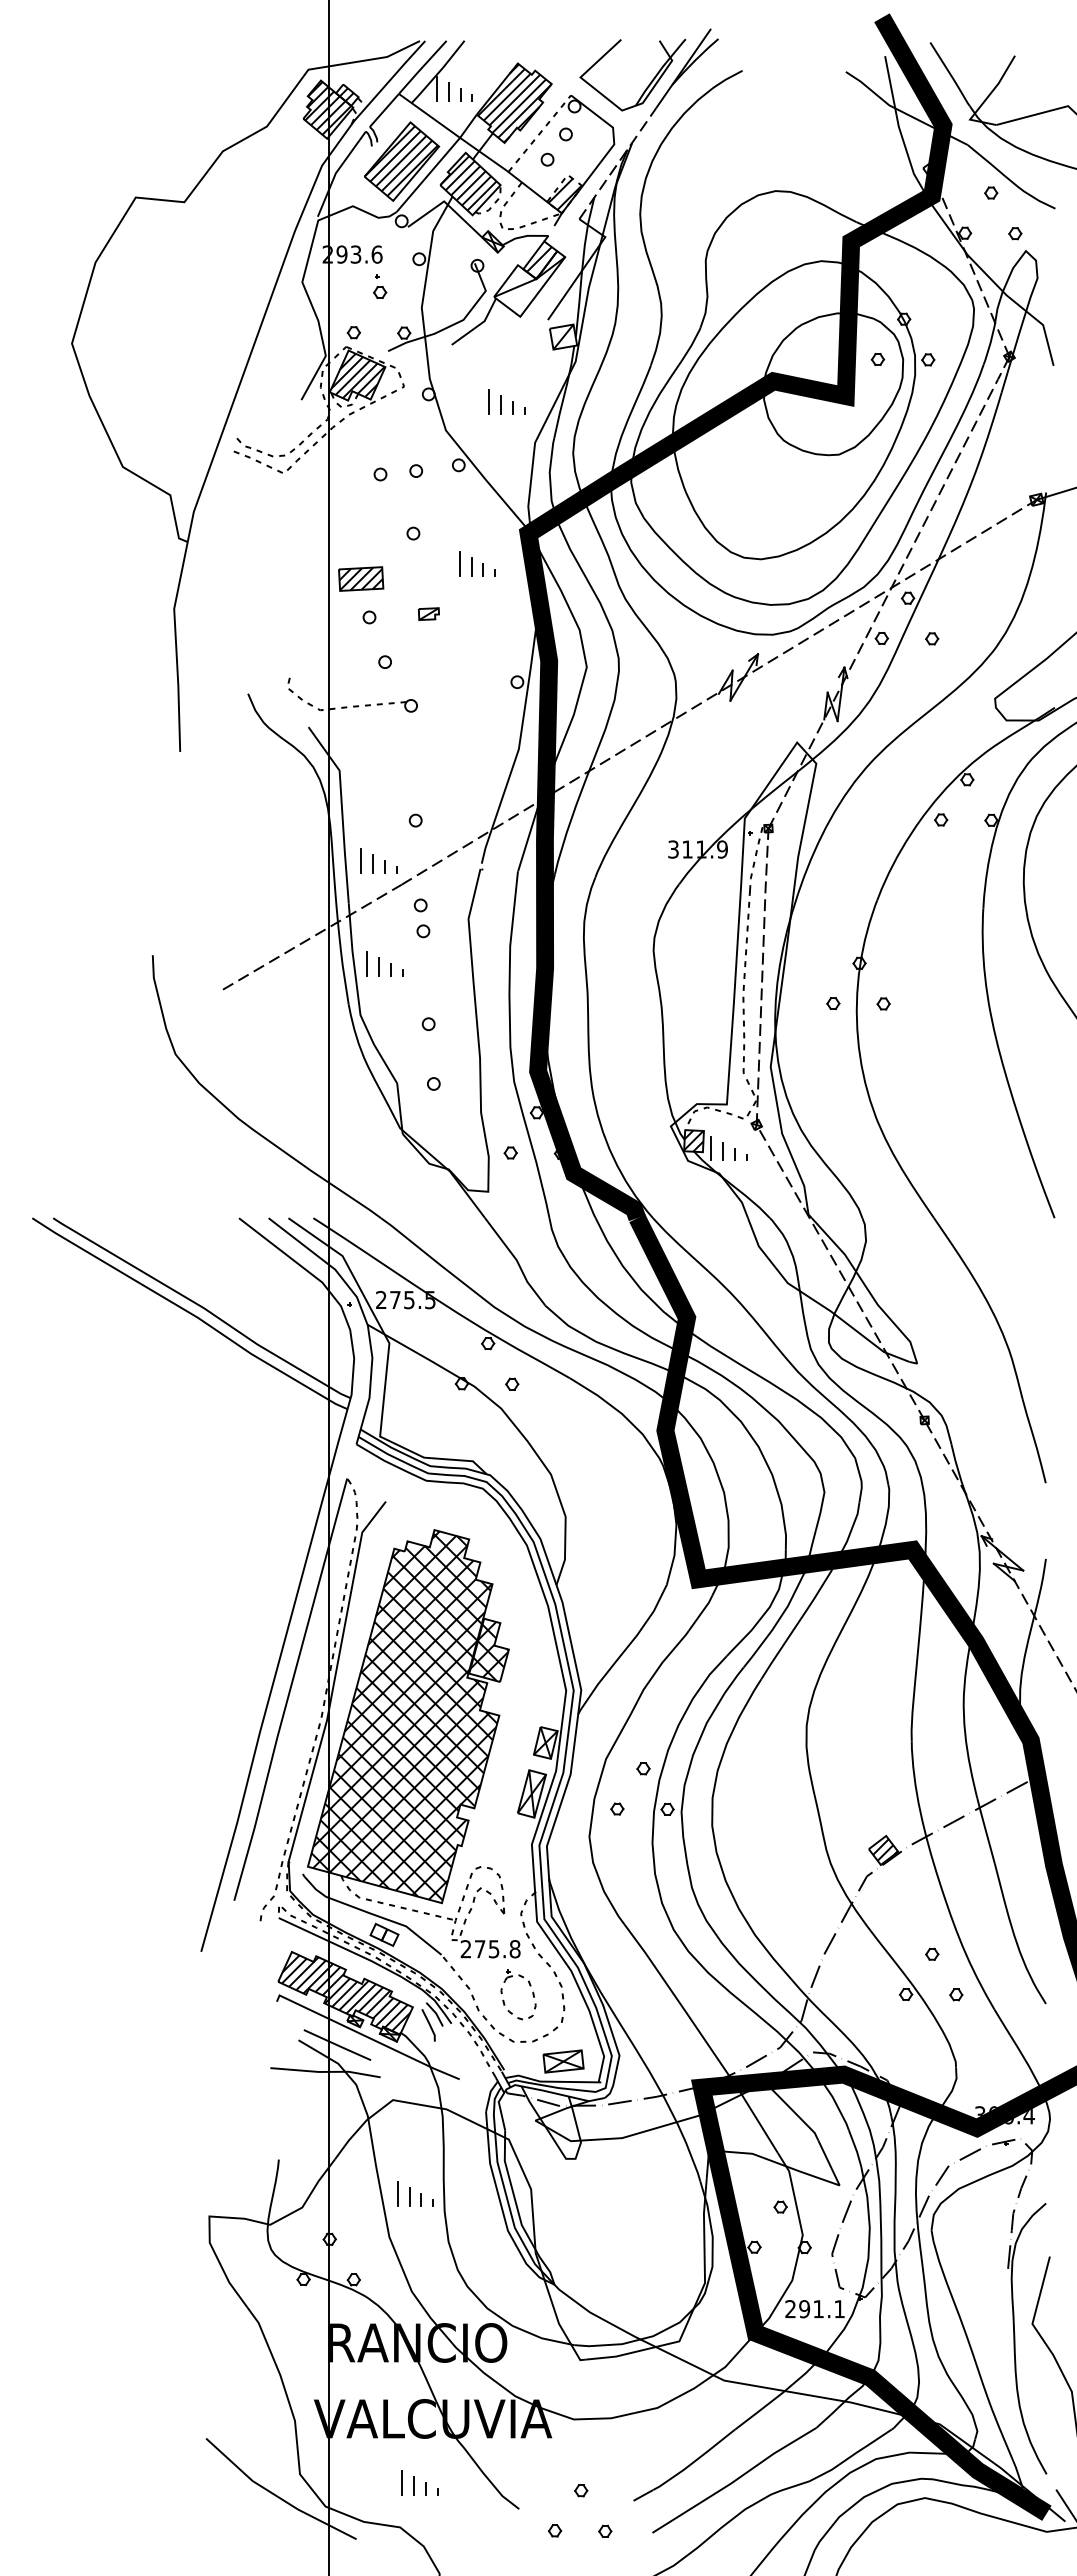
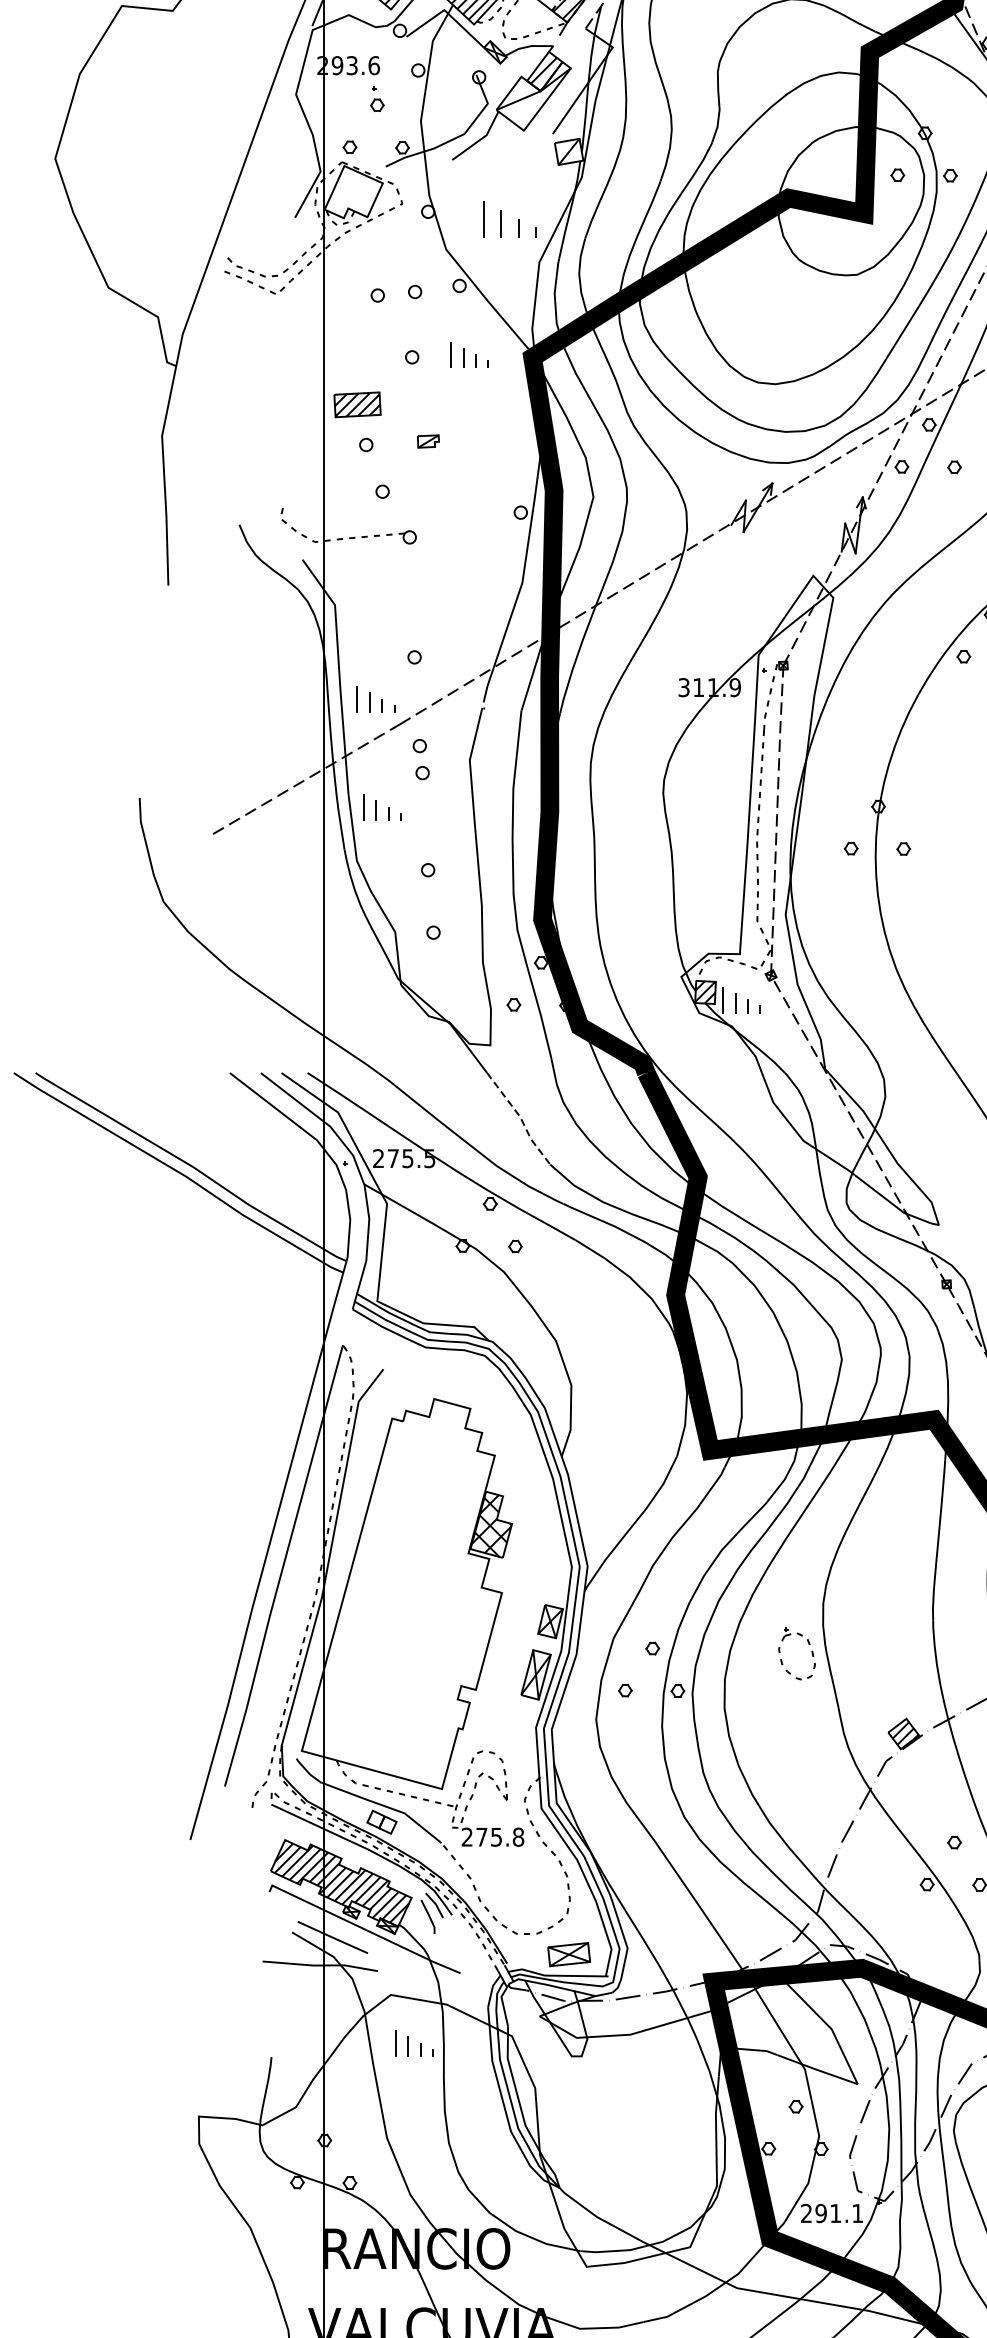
hatch: (357, 375) -> (353, 192), removed
part: (506, 401) -> (509, 219), size x1.4
part: (477, 563) -> (469, 354), moved
line: (517, 1261) -> (520, 1118), solid -> dashed
hatch: (404, 1715) -> (402, 1592), removed
part: (529, 1986) -> (808, 1645), moved
part: (415, 2193) -> (414, 2043), moved

